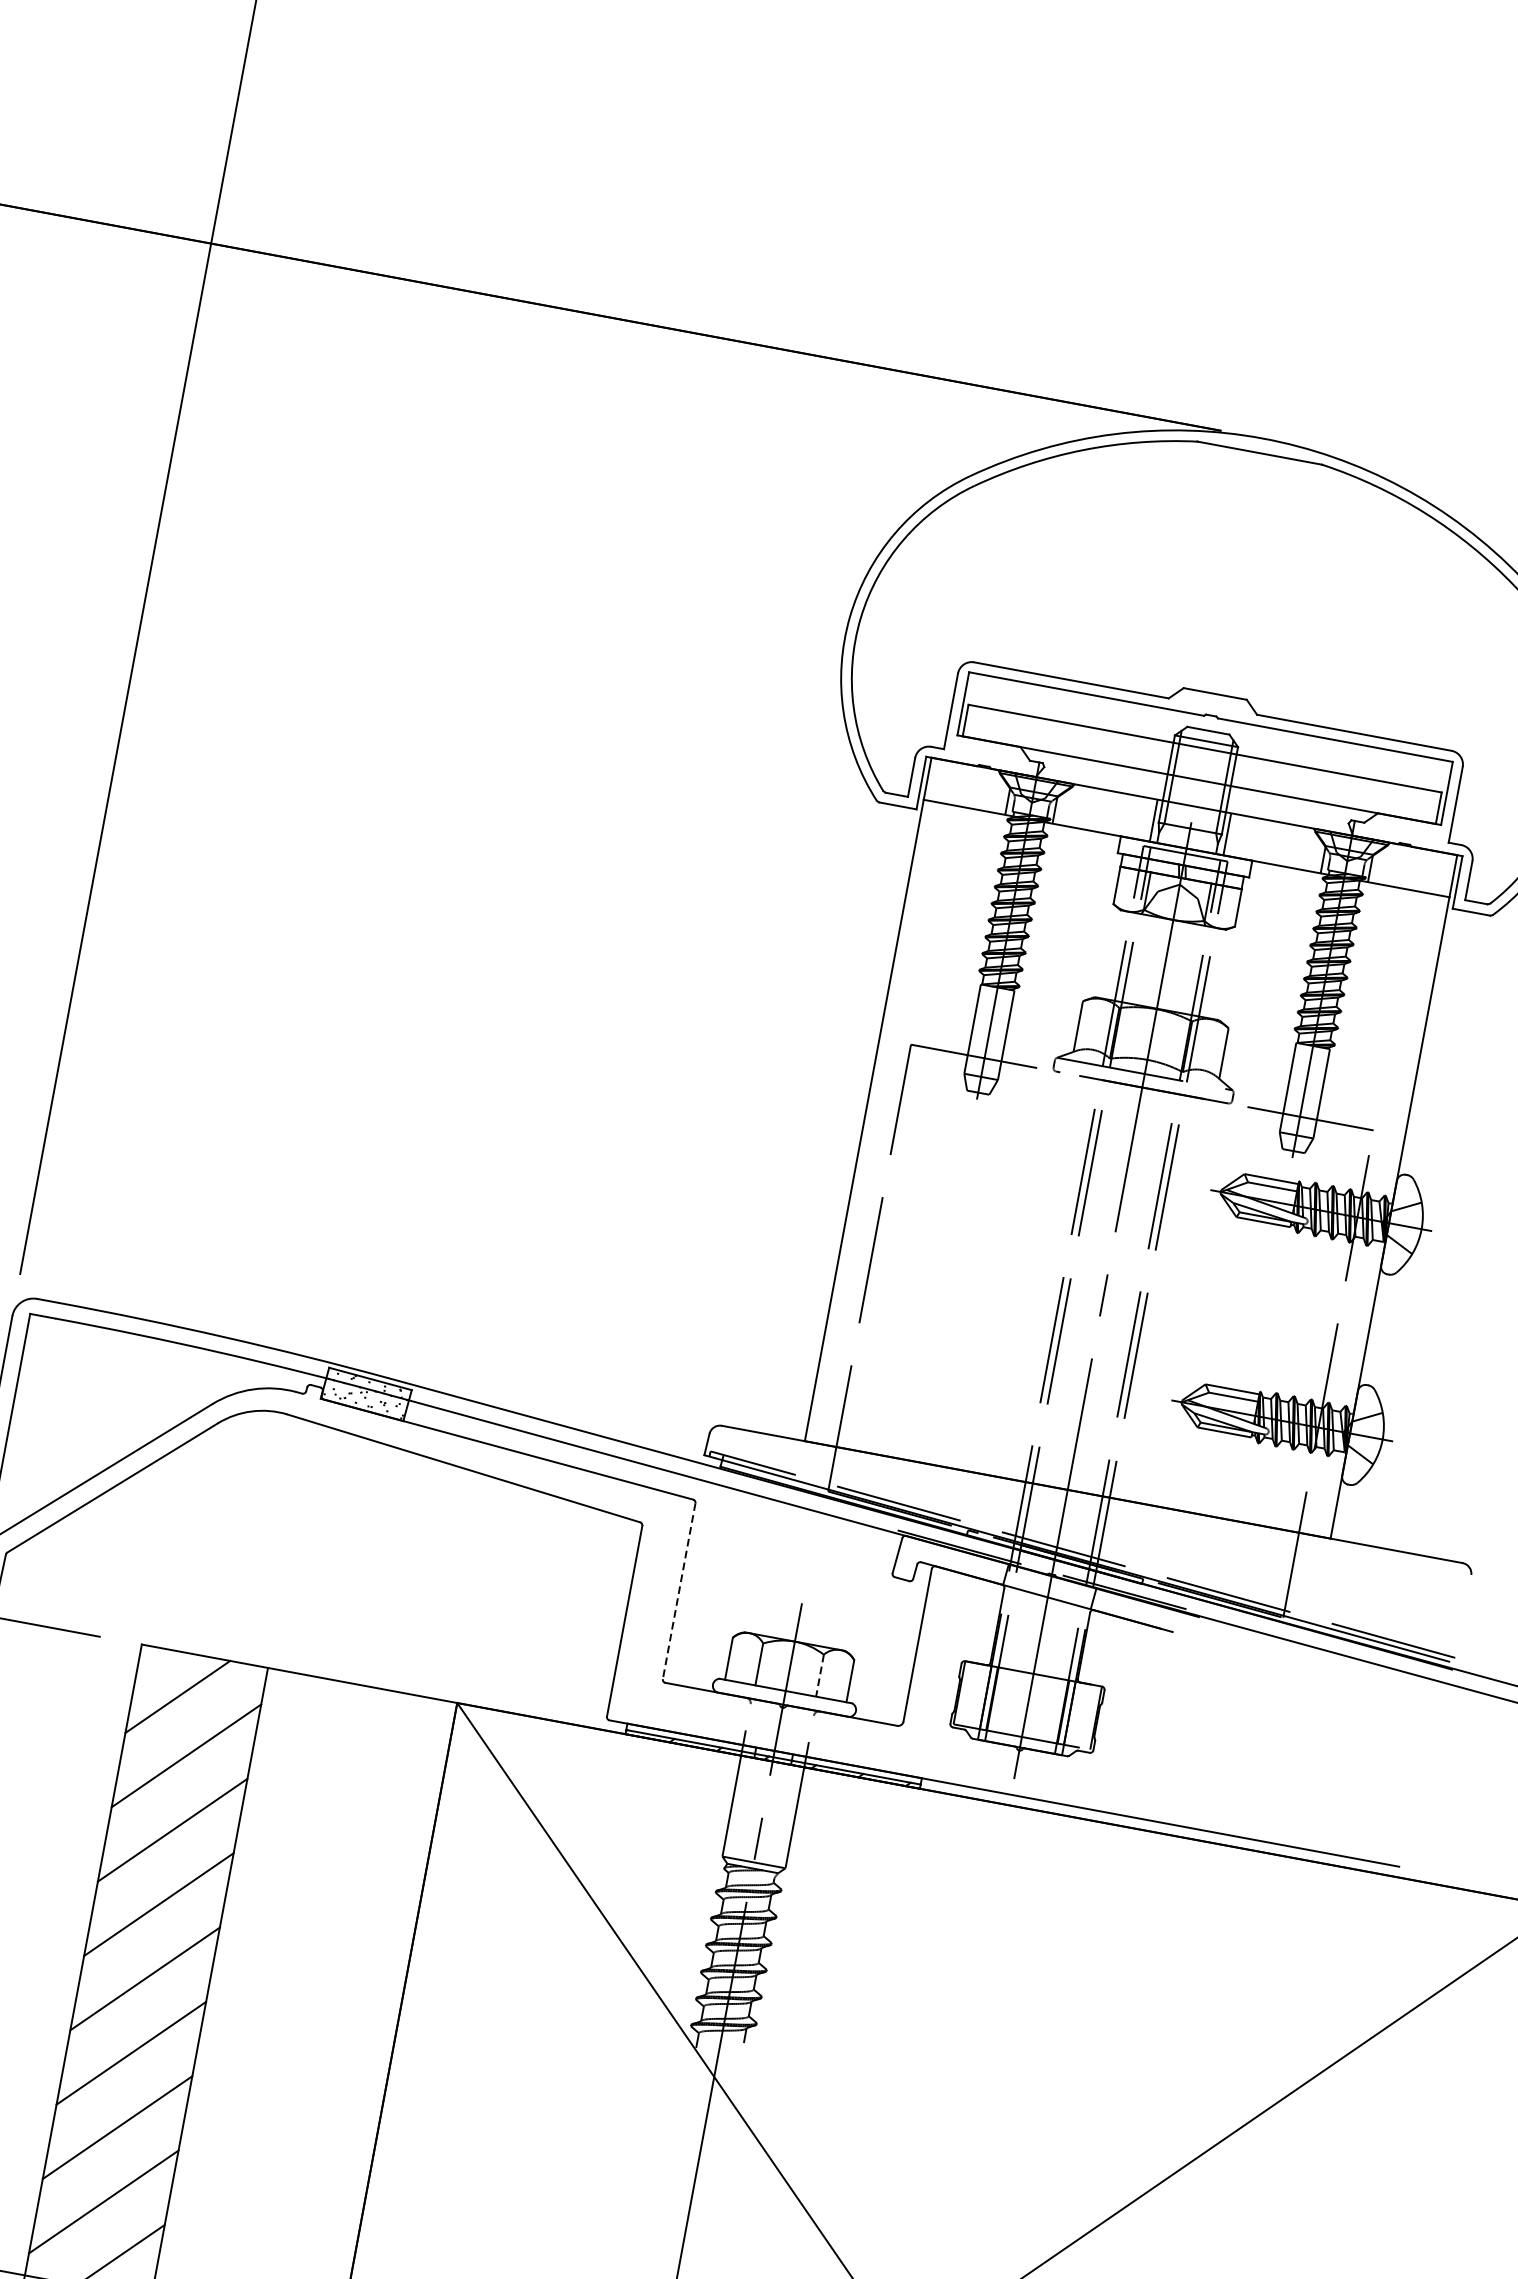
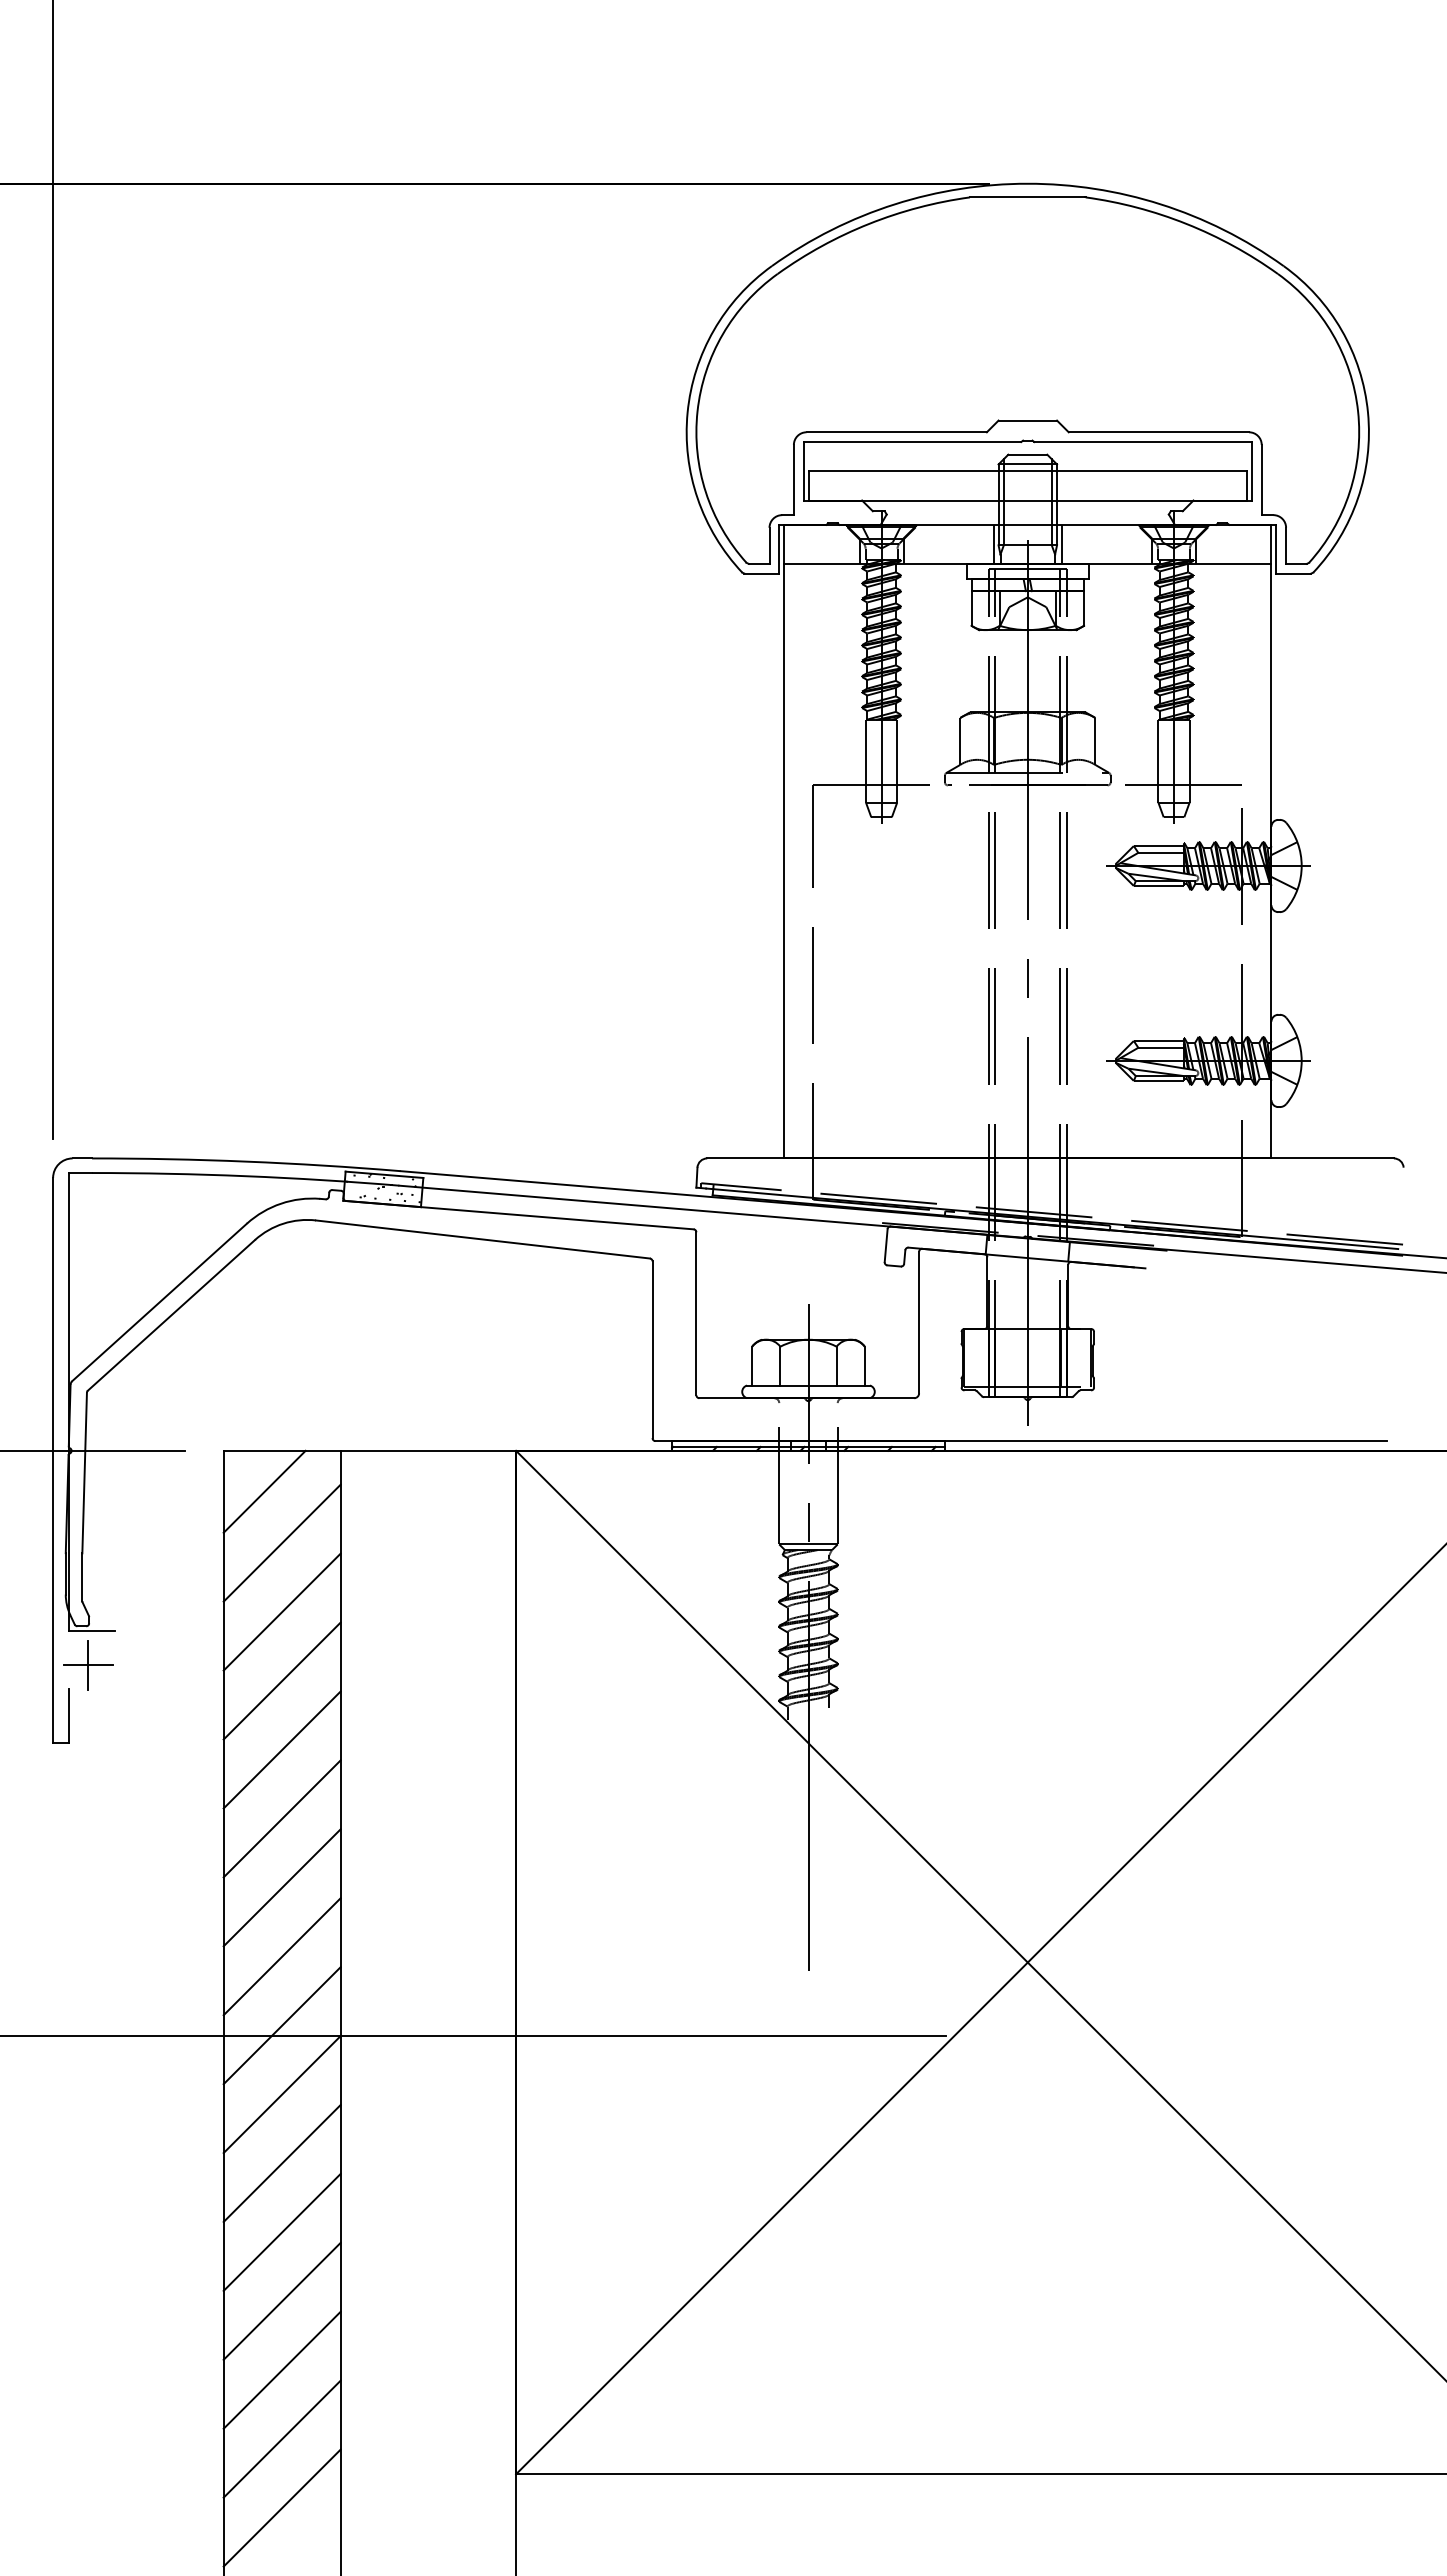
line: (679, 1590) -> (696, 1313), dashed -> solid
line: (819, 1676) -> (836, 1366), dashed -> solid

